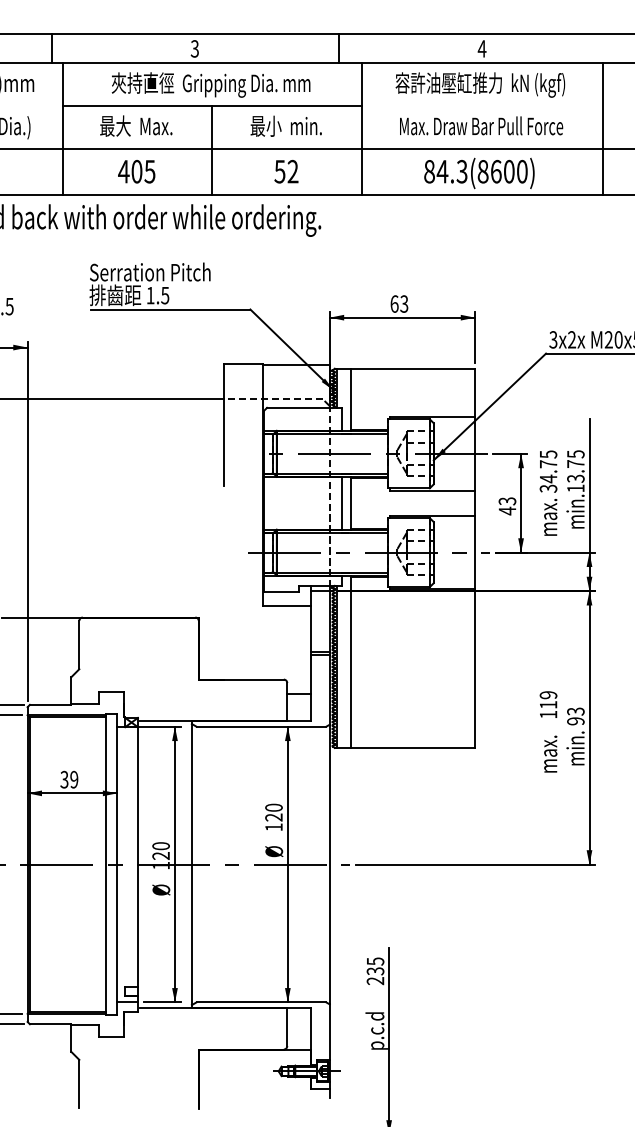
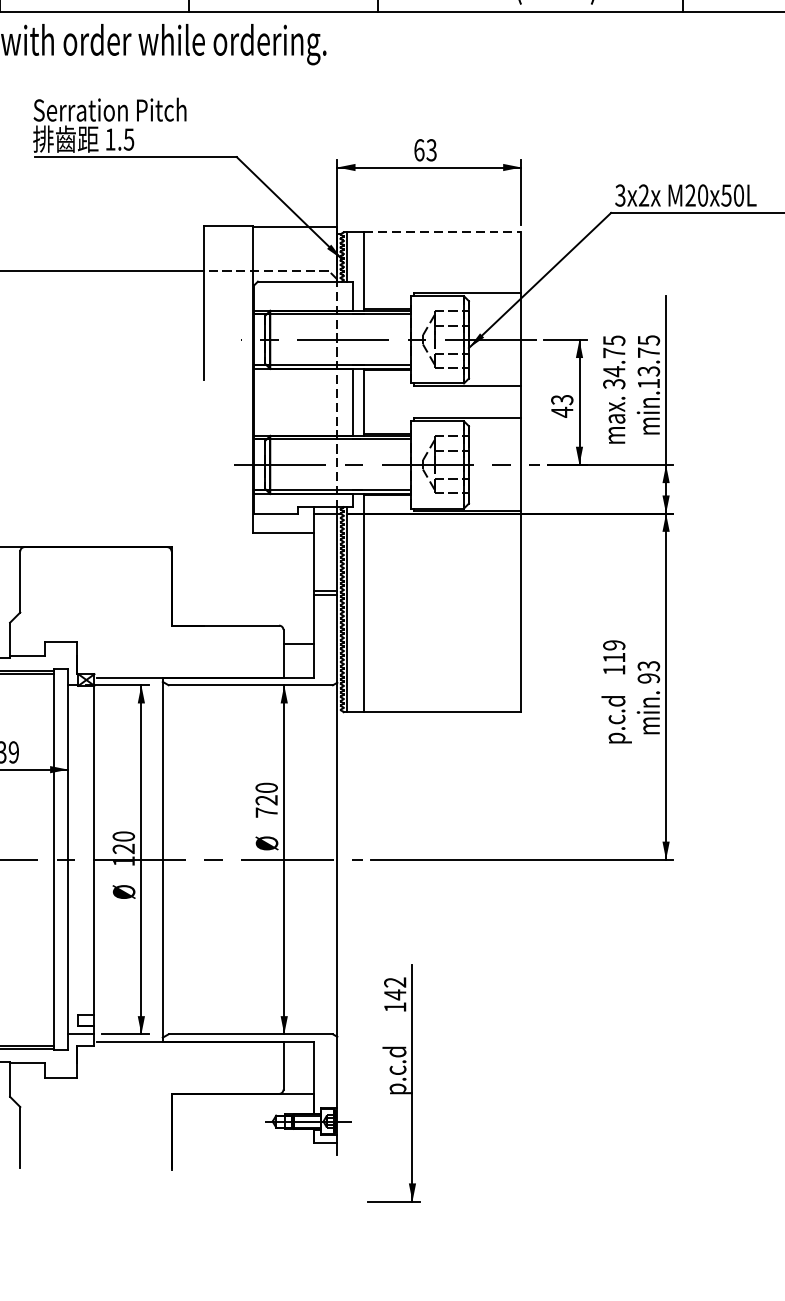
line: (413, 368) -> (443, 231), solid -> dashed
text: (550, 753) -> (616, 719), max. -> p.c.d
text: (273, 827) -> (266, 812), 120 -> 720
text: (375, 971) -> (395, 995), 235 -> 142

